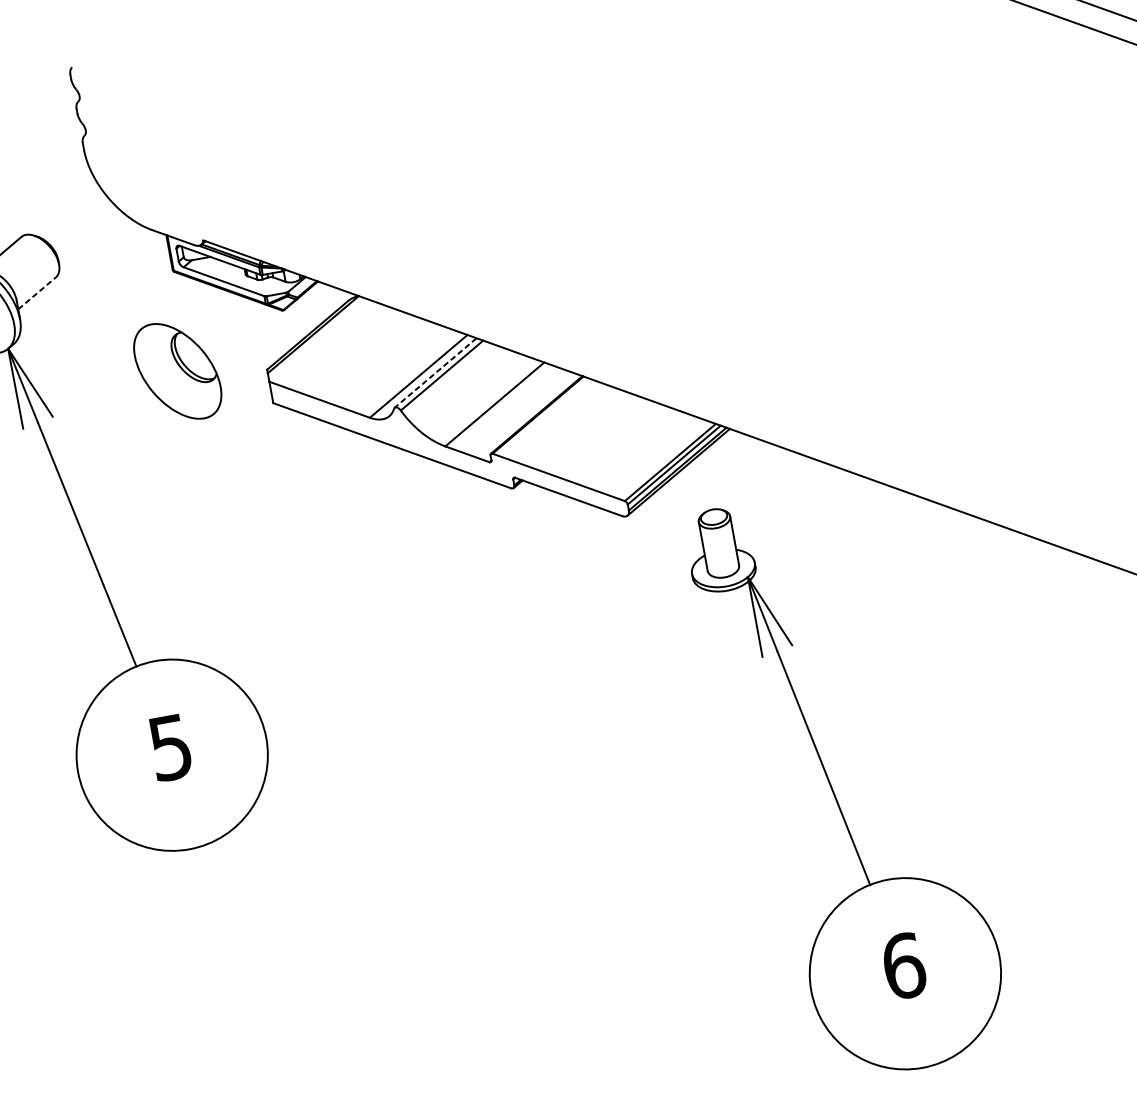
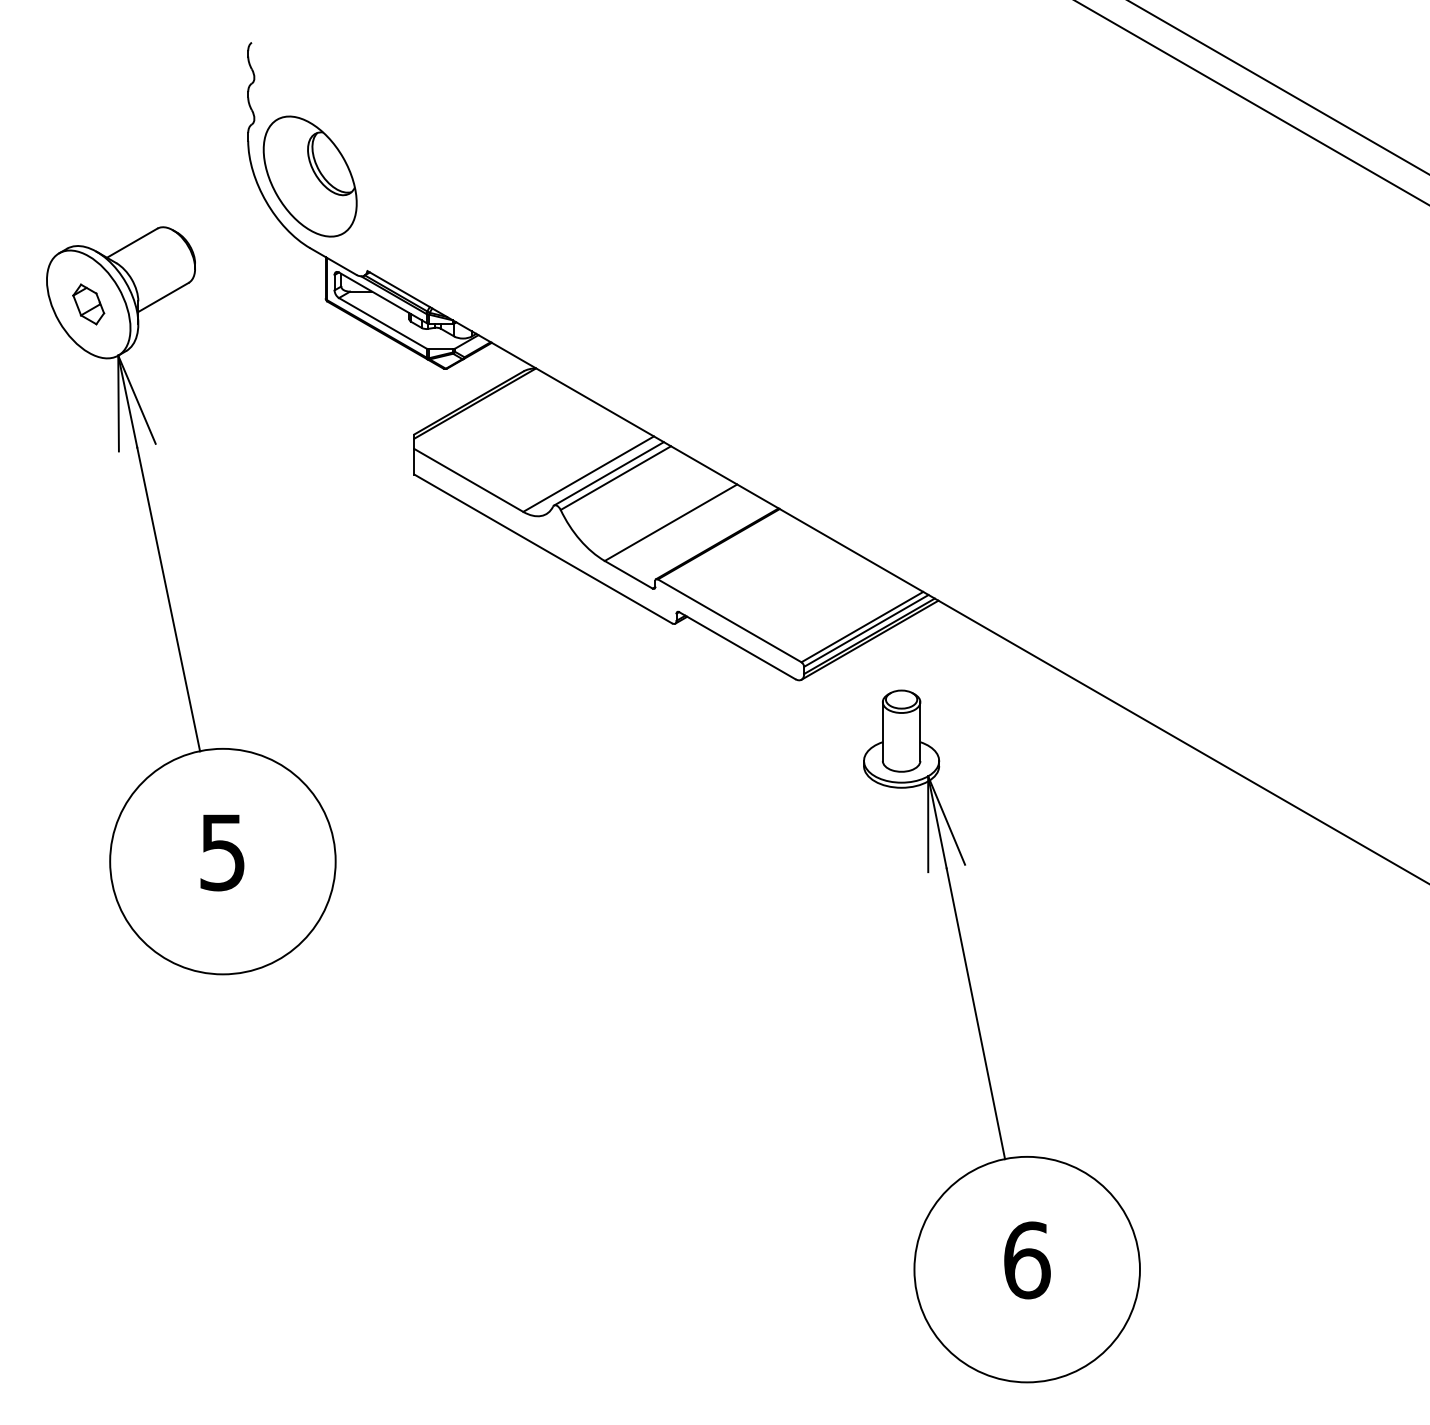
line: (37, 293) -> (163, 297), dashed -> solid
part: (177, 371) -> (309, 176), moved
line: (435, 373) -> (608, 474), dashed -> solid

